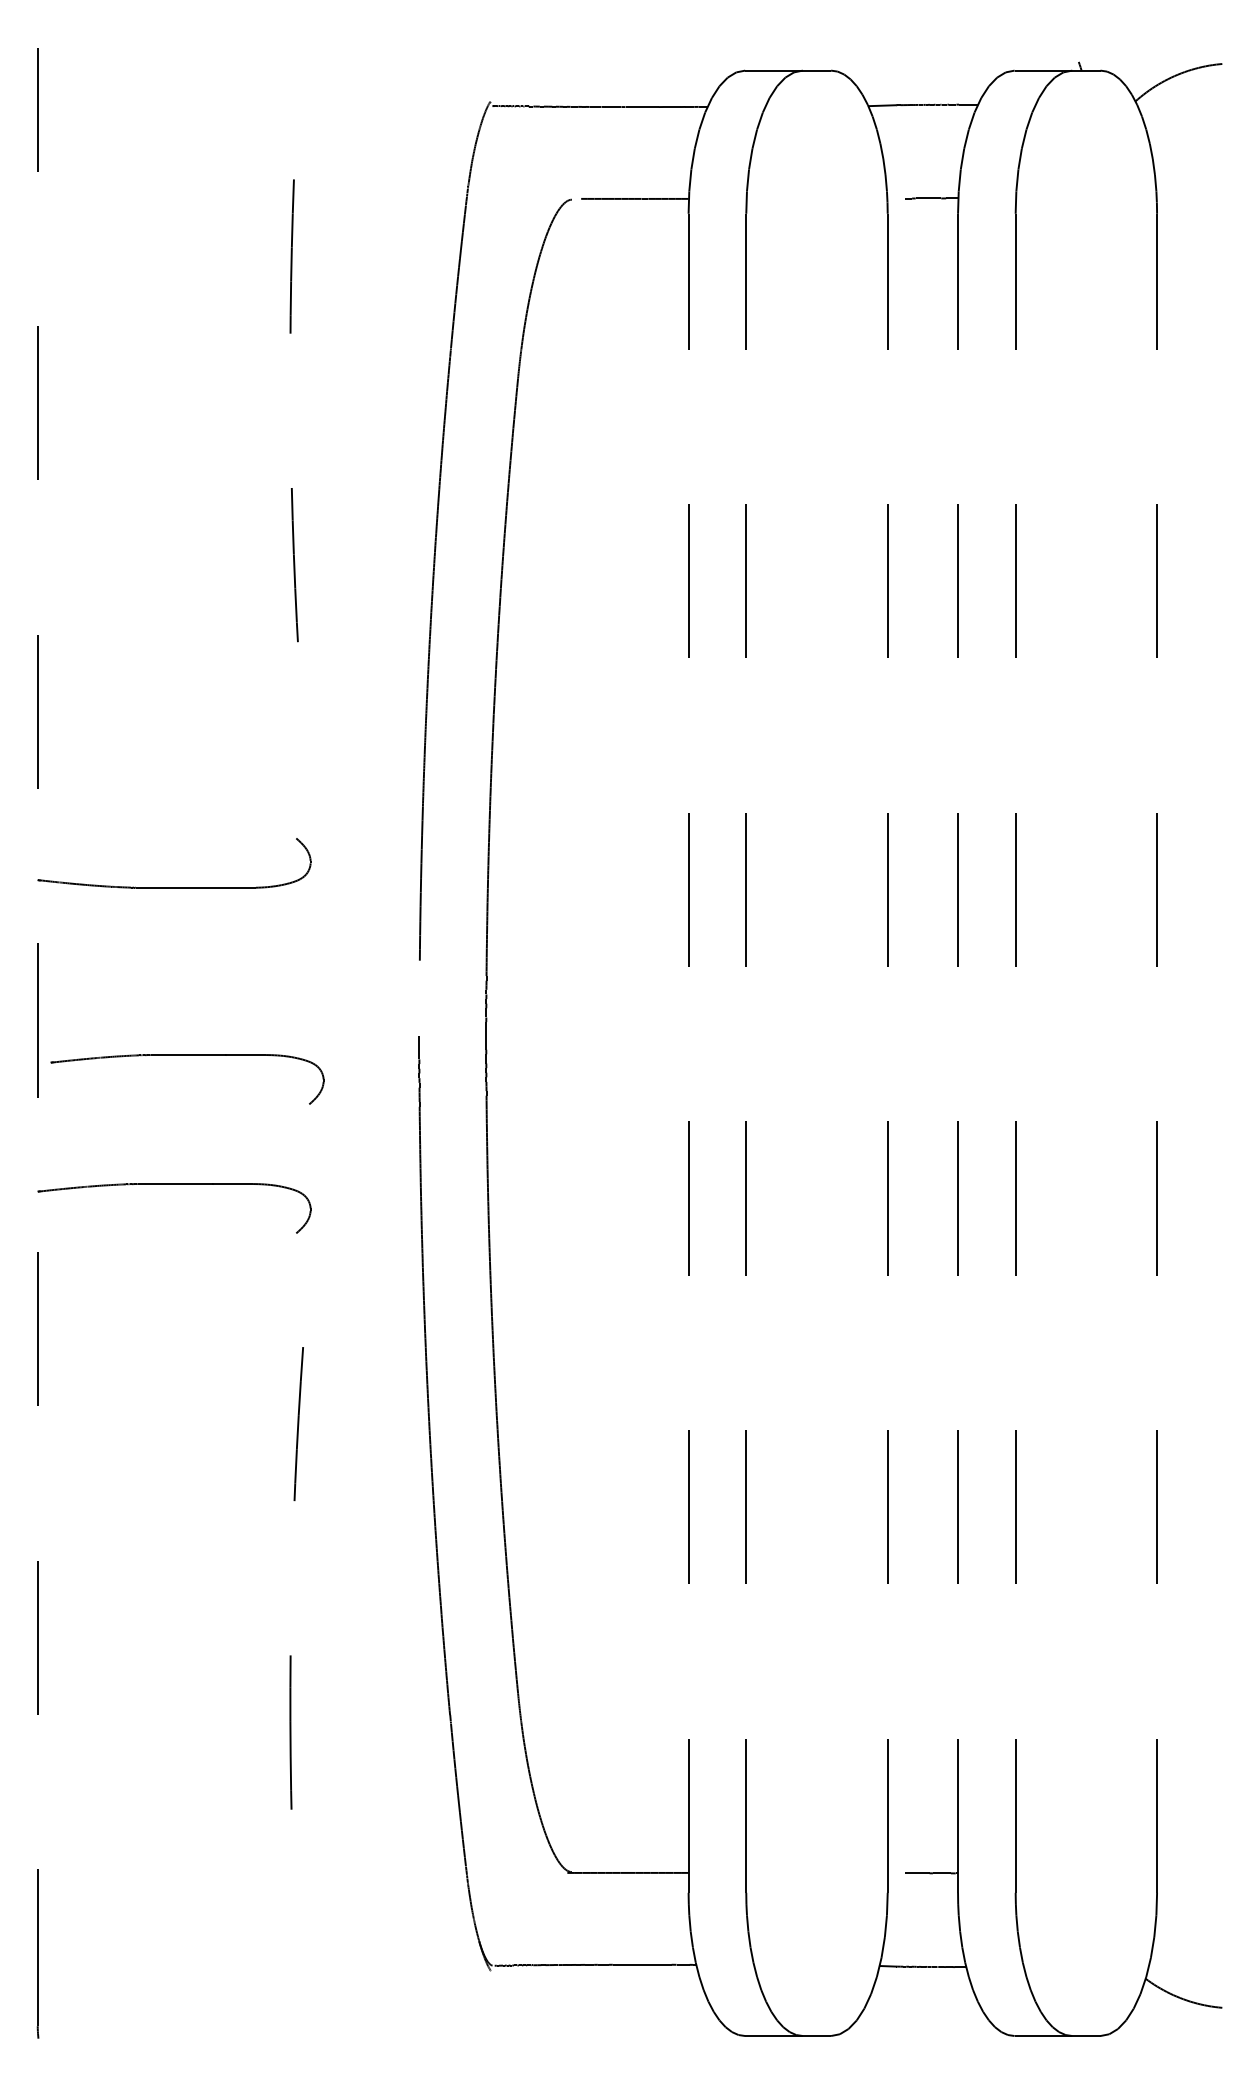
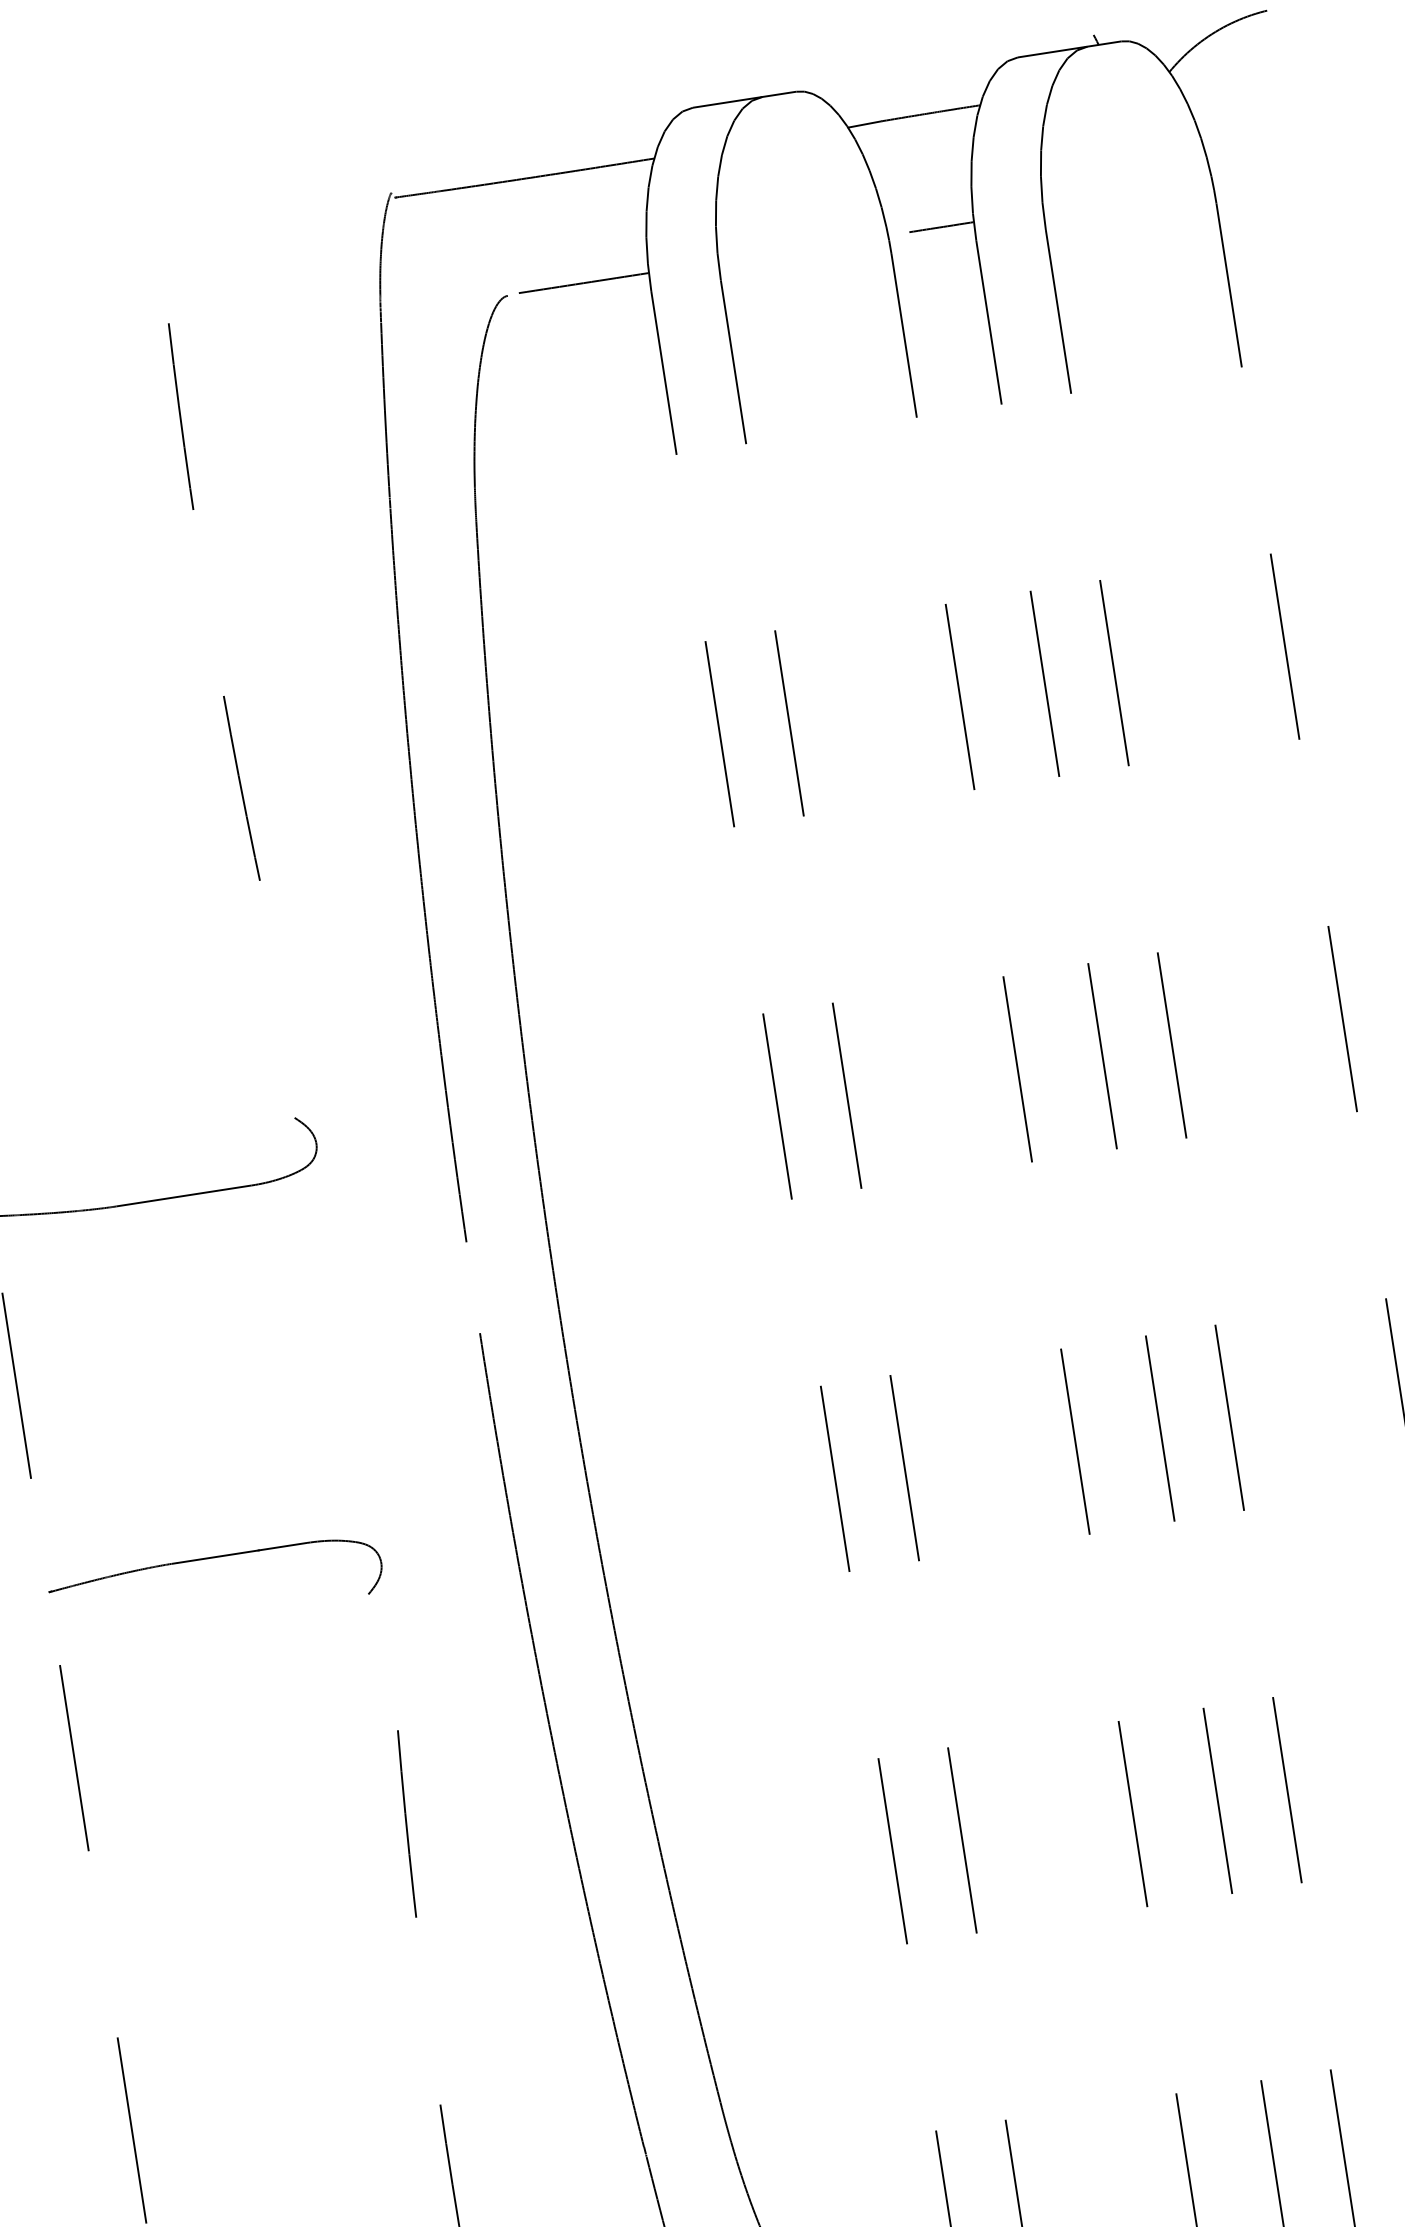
part: (187, 1055) -> (203, 1400), removed

